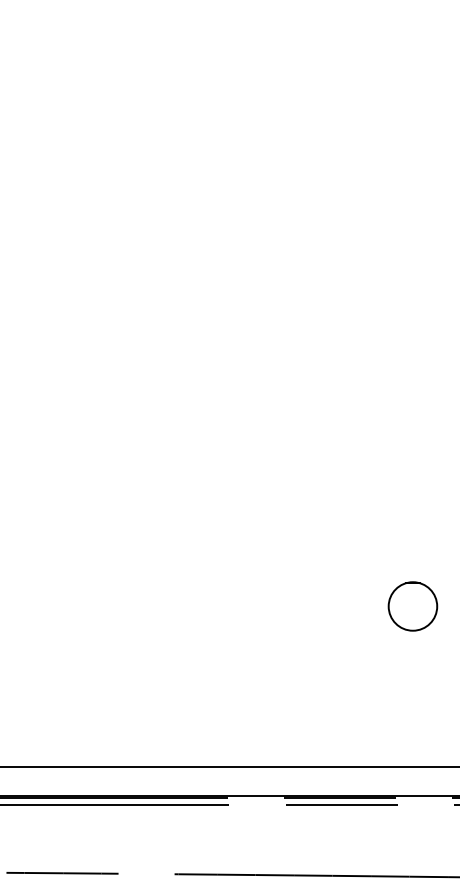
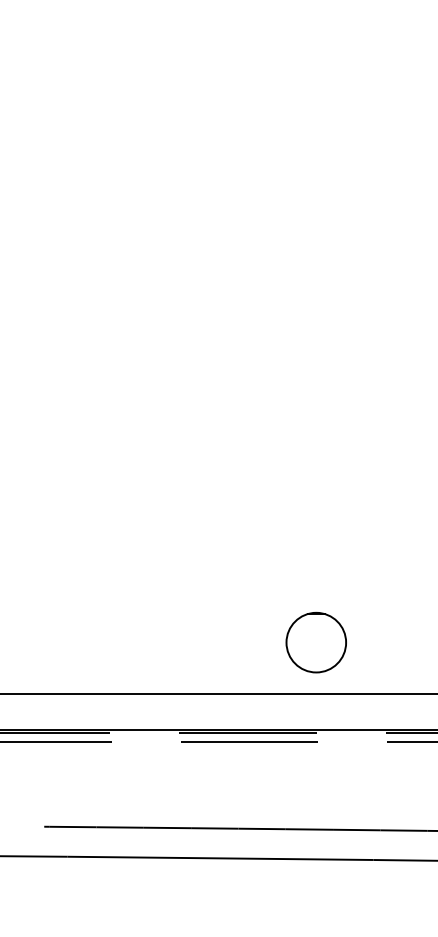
part: (412, 606) -> (315, 642), moved

